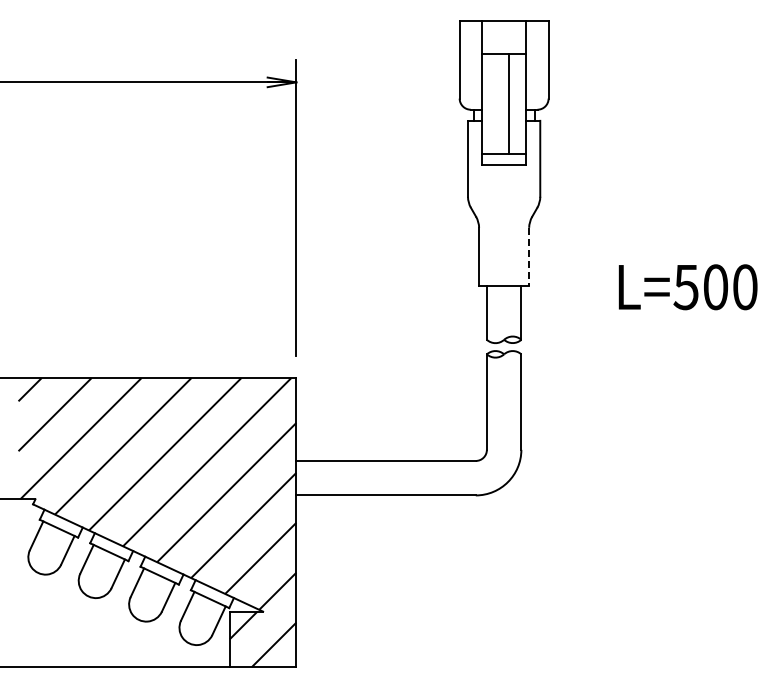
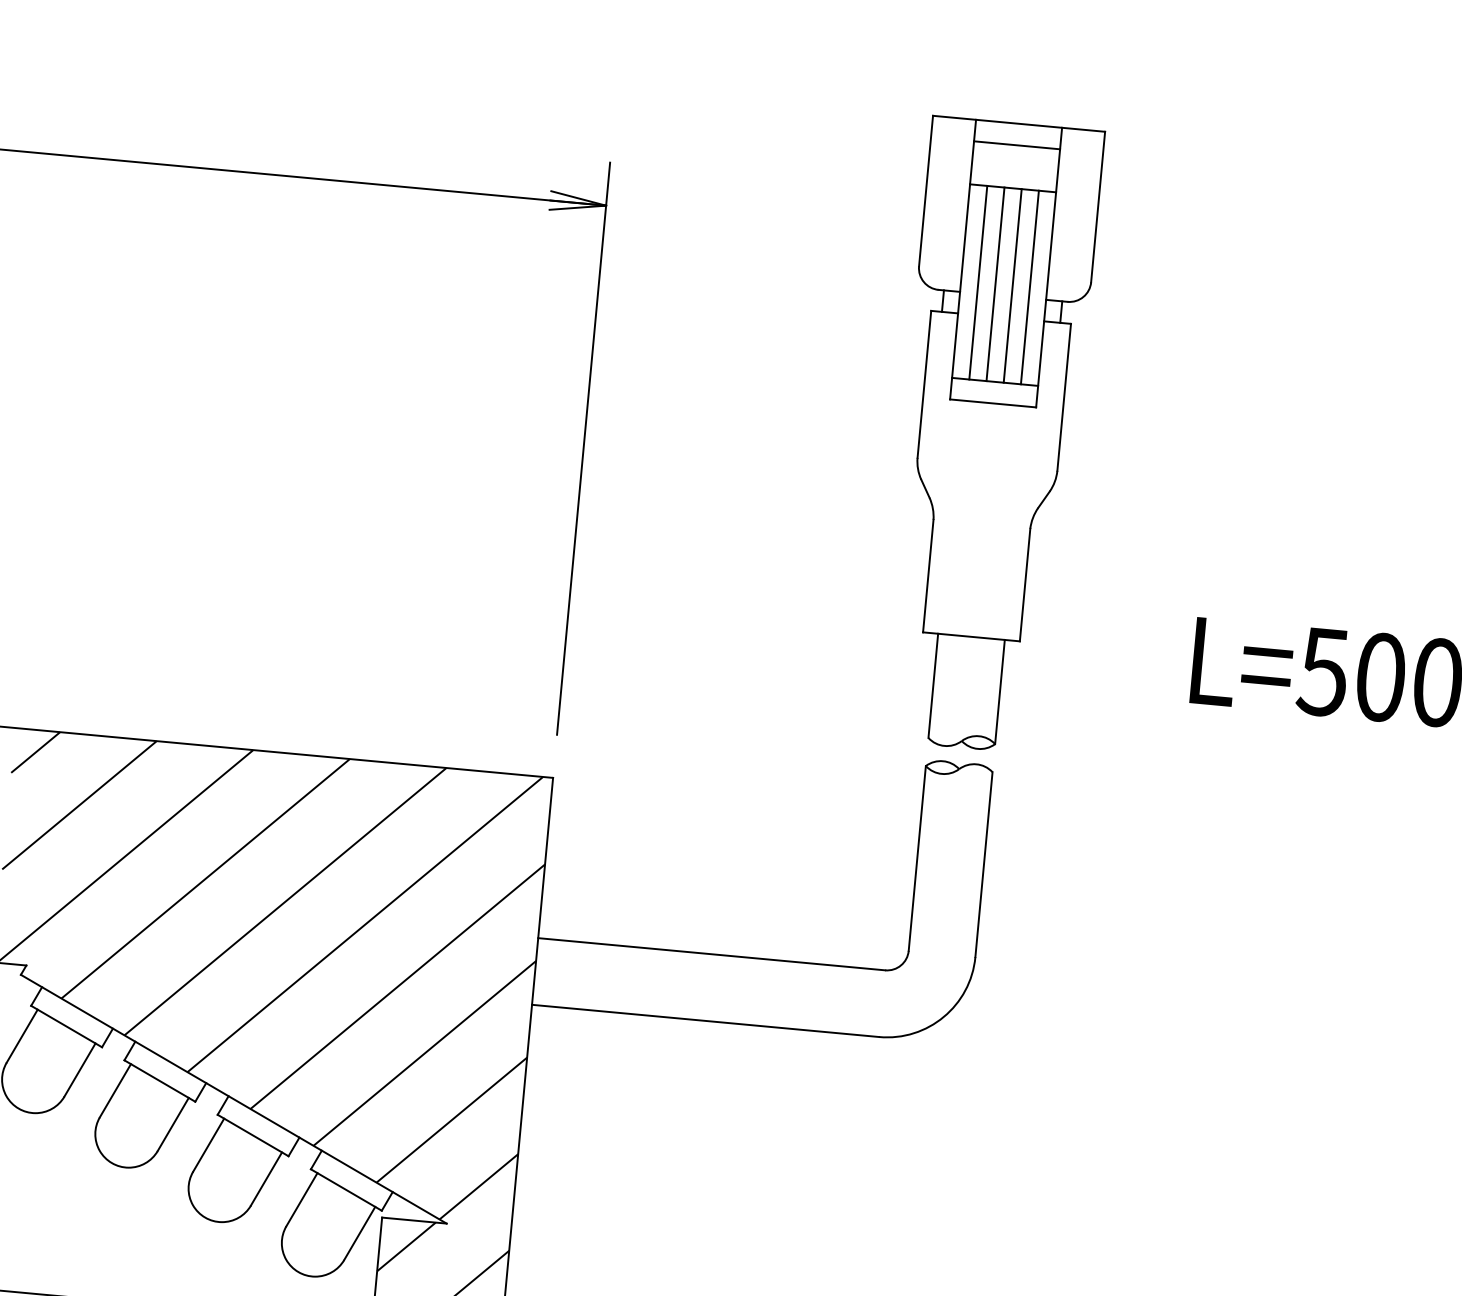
line: (503, 31) -> (1015, 144), added
line: (490, 104) -> (977, 283), added
line: (499, 104) -> (995, 284), added
line: (517, 104) -> (1029, 288), added
line: (529, 257) -> (1025, 586), dashed -> solid

